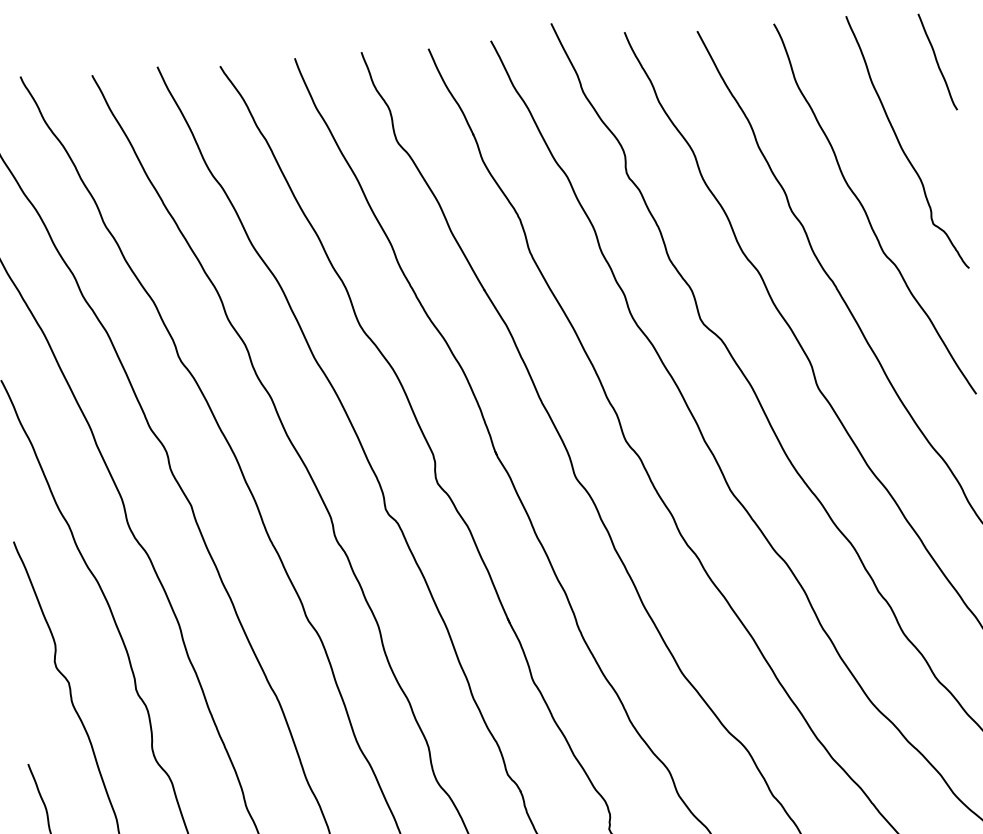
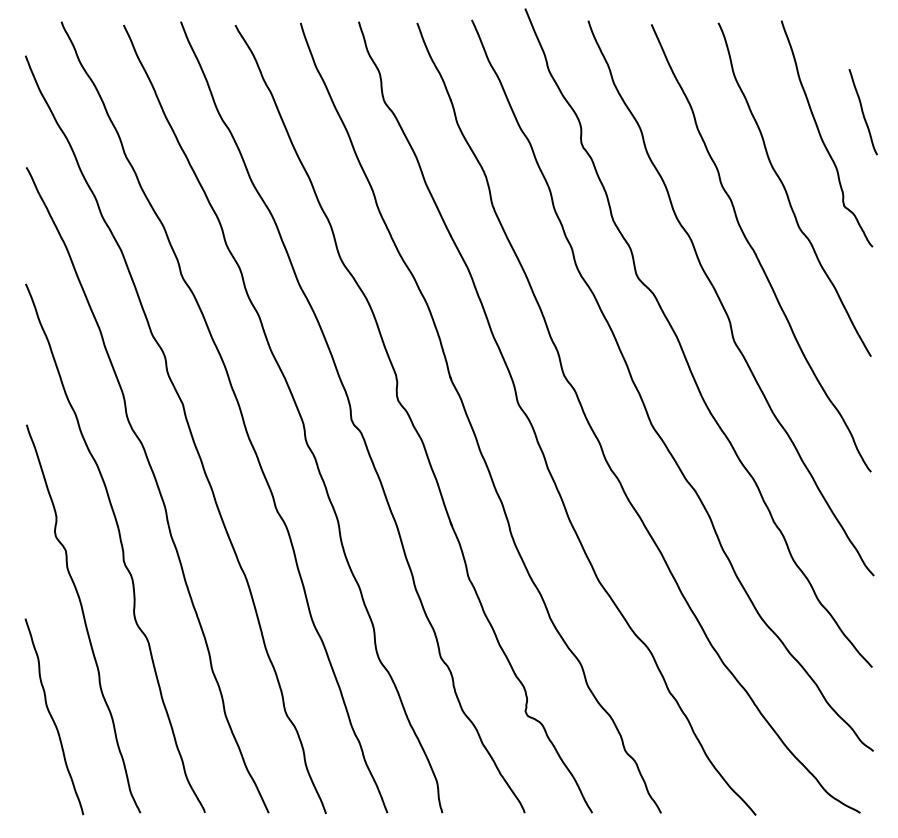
line: (936, 62) -> (862, 112), moved

